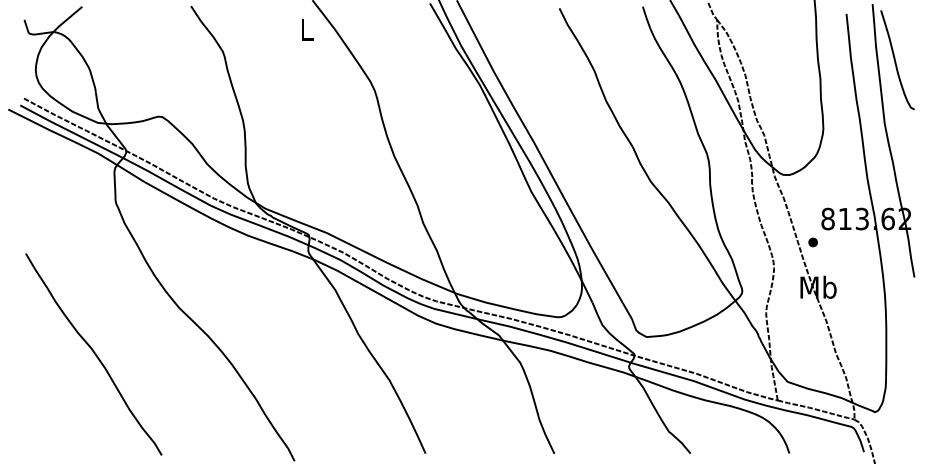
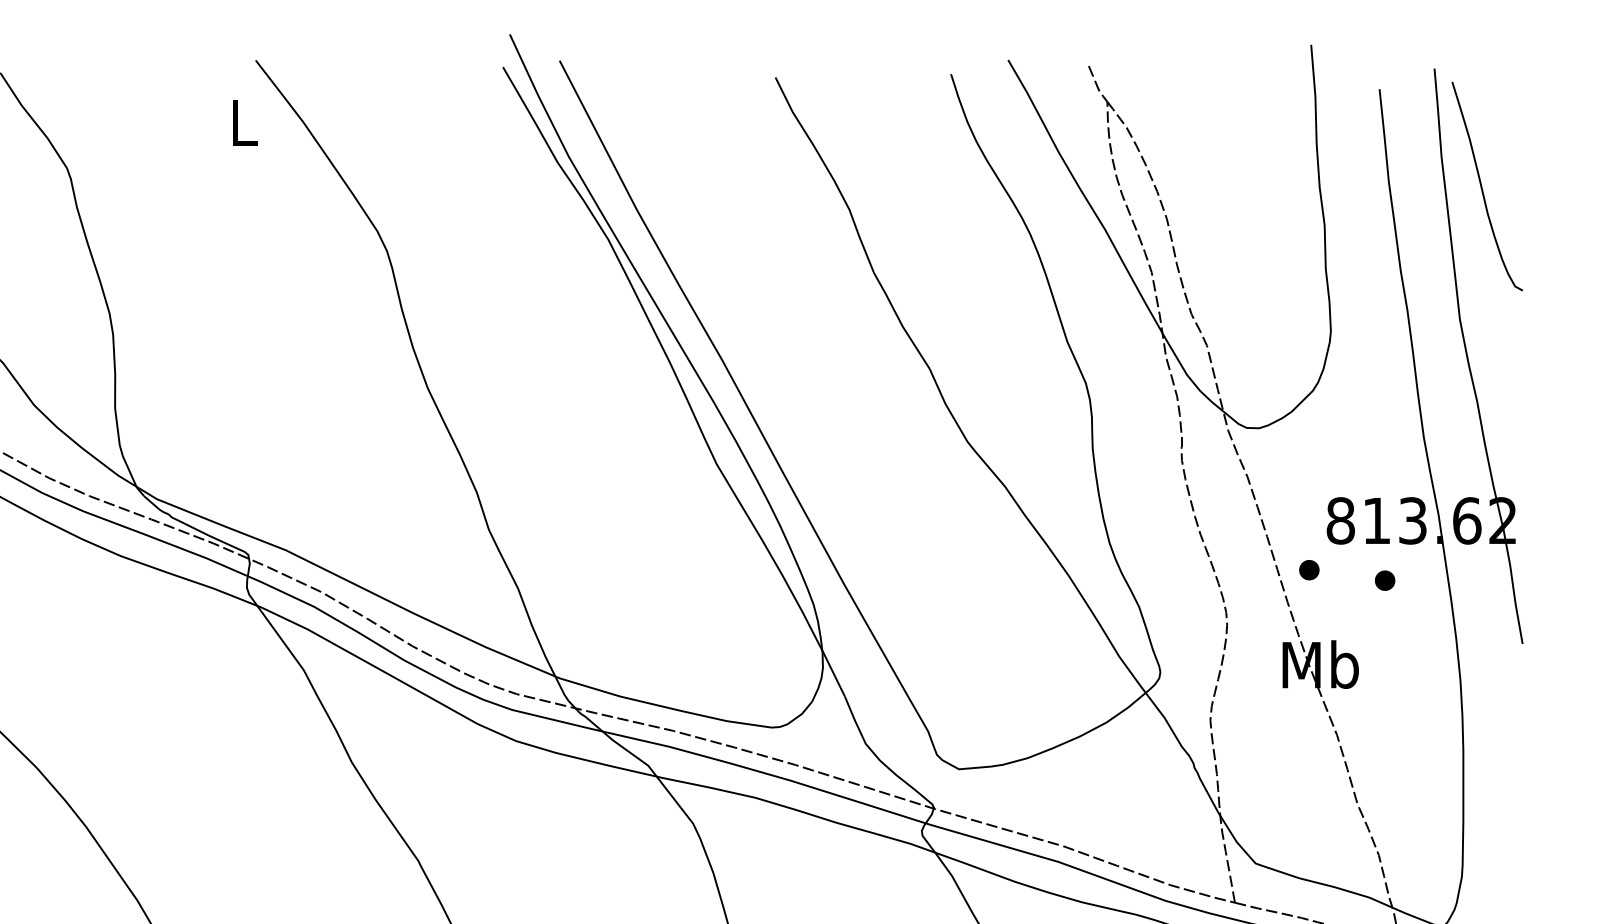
part: (848, 247) -> (1383, 580), added

